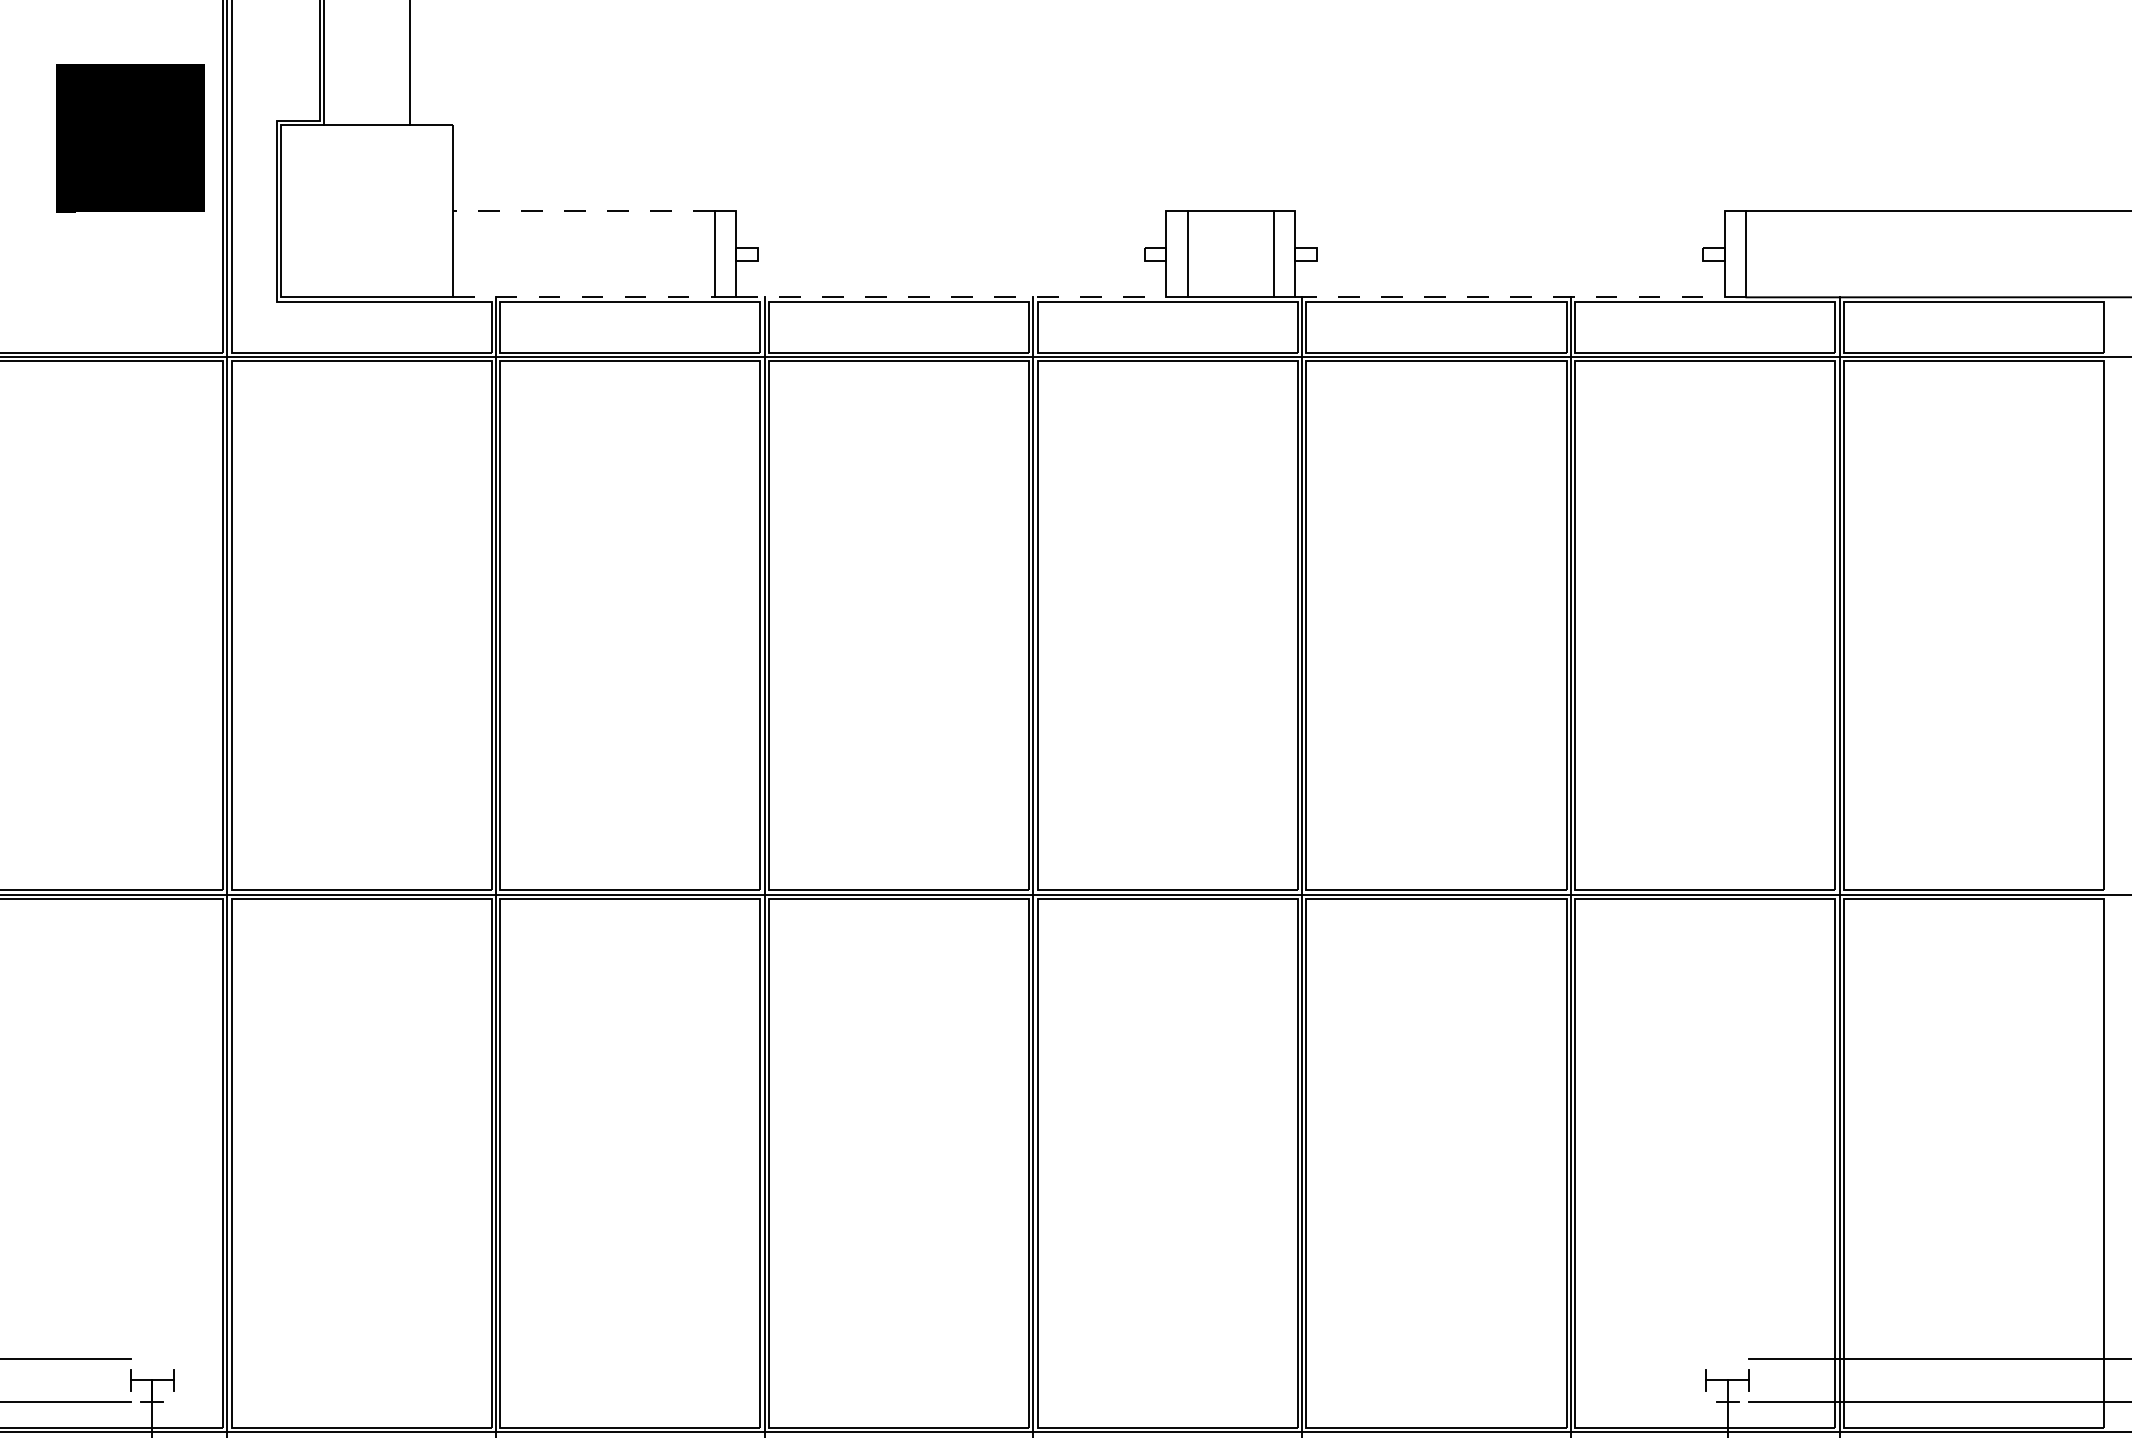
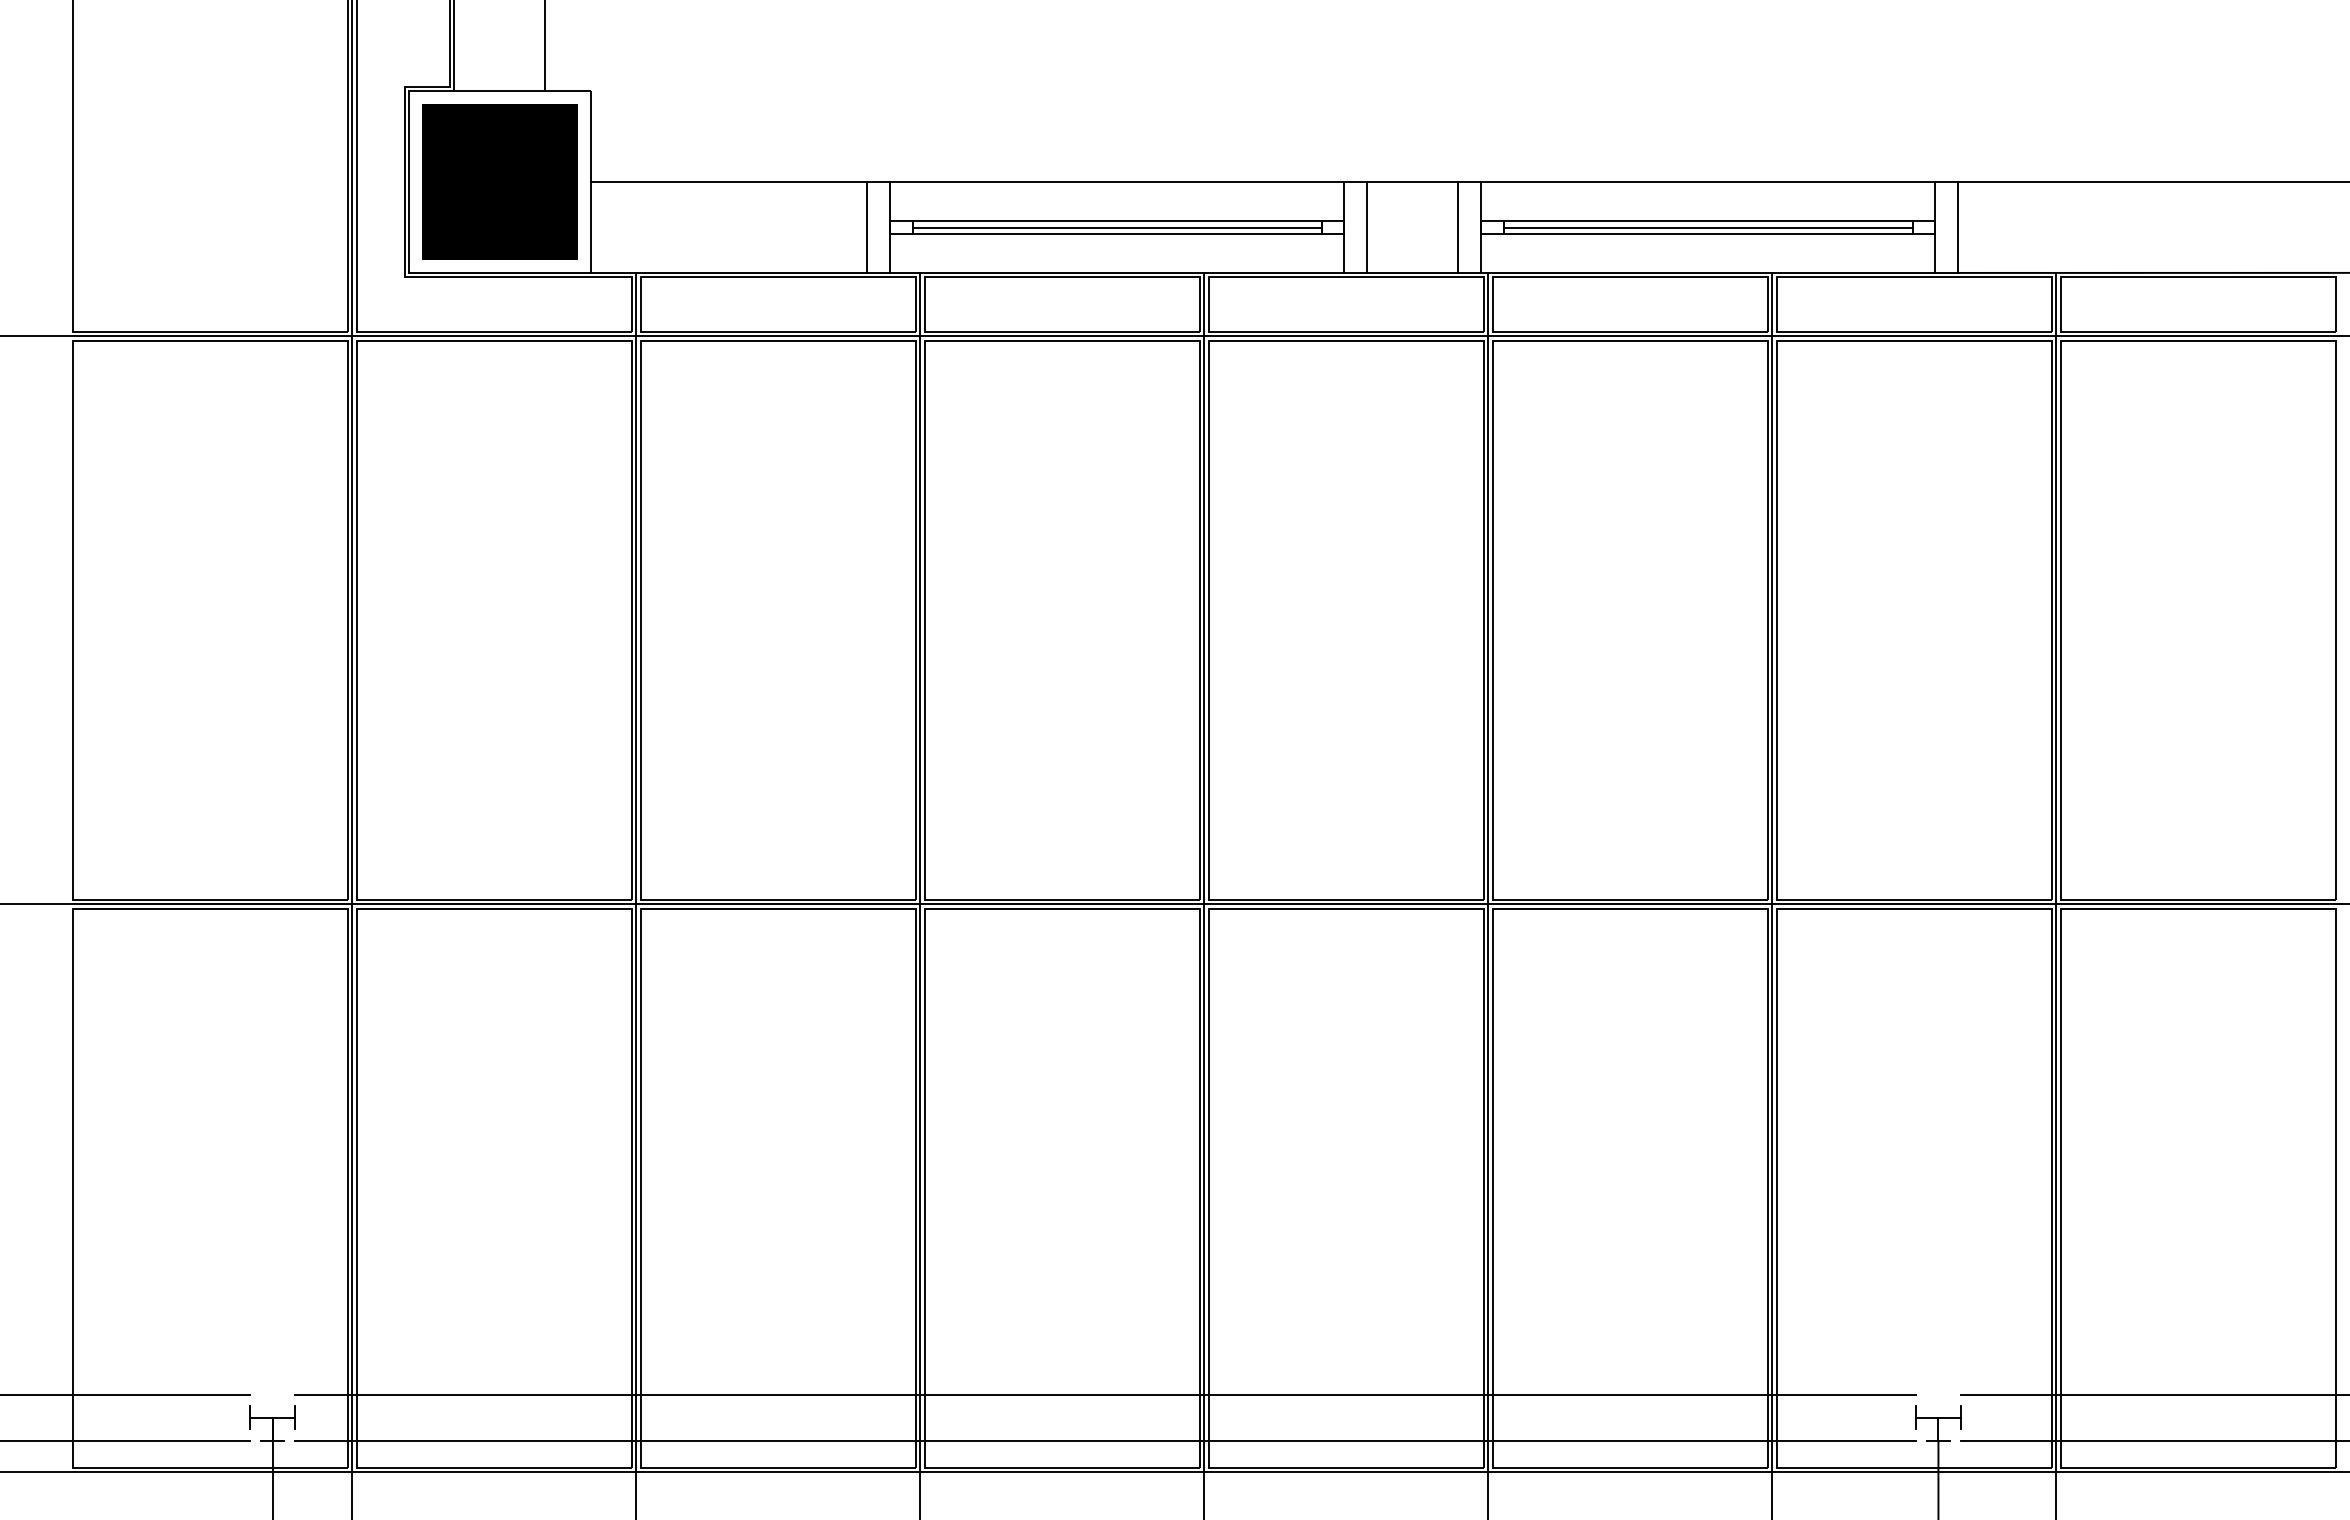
part: (130, 137) -> (499, 181), moved
line: (583, 211) -> (728, 182), dashed -> solid
line: (951, 211) -> (1117, 182), added
line: (1509, 211) -> (1707, 182), added
line: (950, 247) -> (1116, 220), added
line: (1509, 247) -> (1707, 220), added
line: (950, 254) -> (1116, 227), added
line: (1509, 254) -> (1707, 227), added
line: (950, 260) -> (1116, 234), added
line: (1509, 260) -> (1707, 234), added
line: (584, 296) -> (729, 272), dashed -> solid
line: (951, 296) -> (1117, 272), dashed -> solid
line: (1510, 296) -> (1708, 272), dashed -> solid
line: (939, 1359) -> (1105, 1395), added
line: (939, 1401) -> (1105, 1440), added

